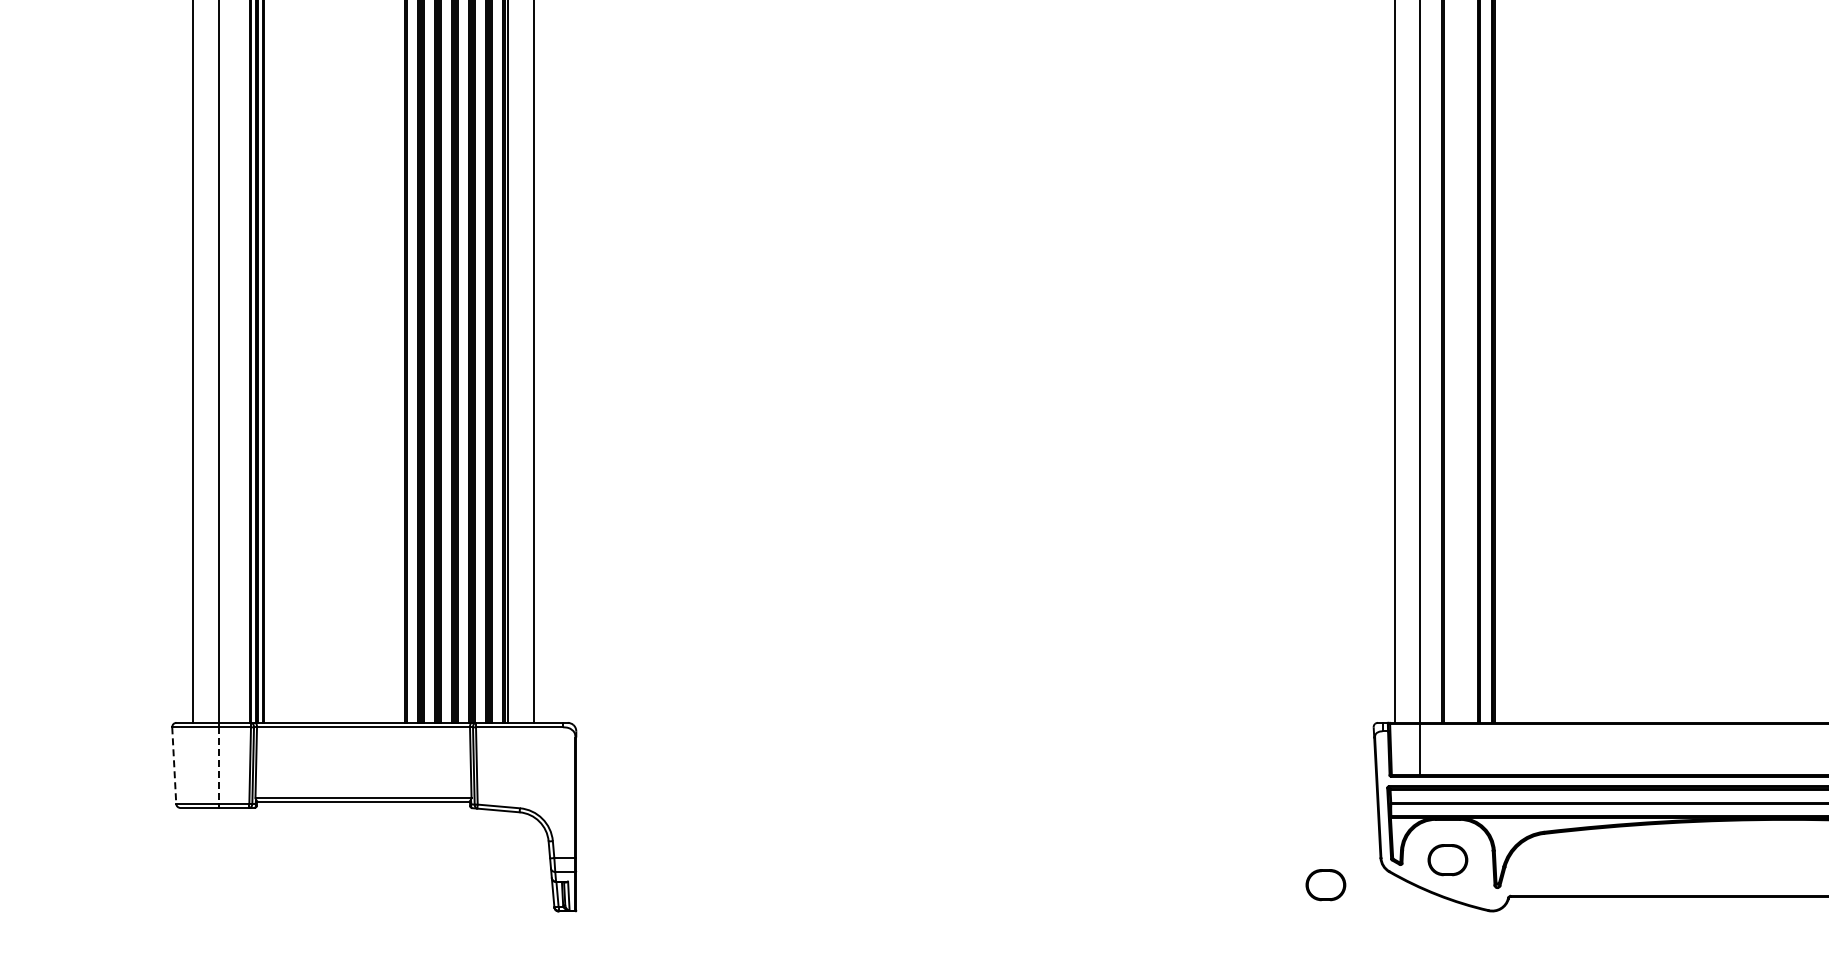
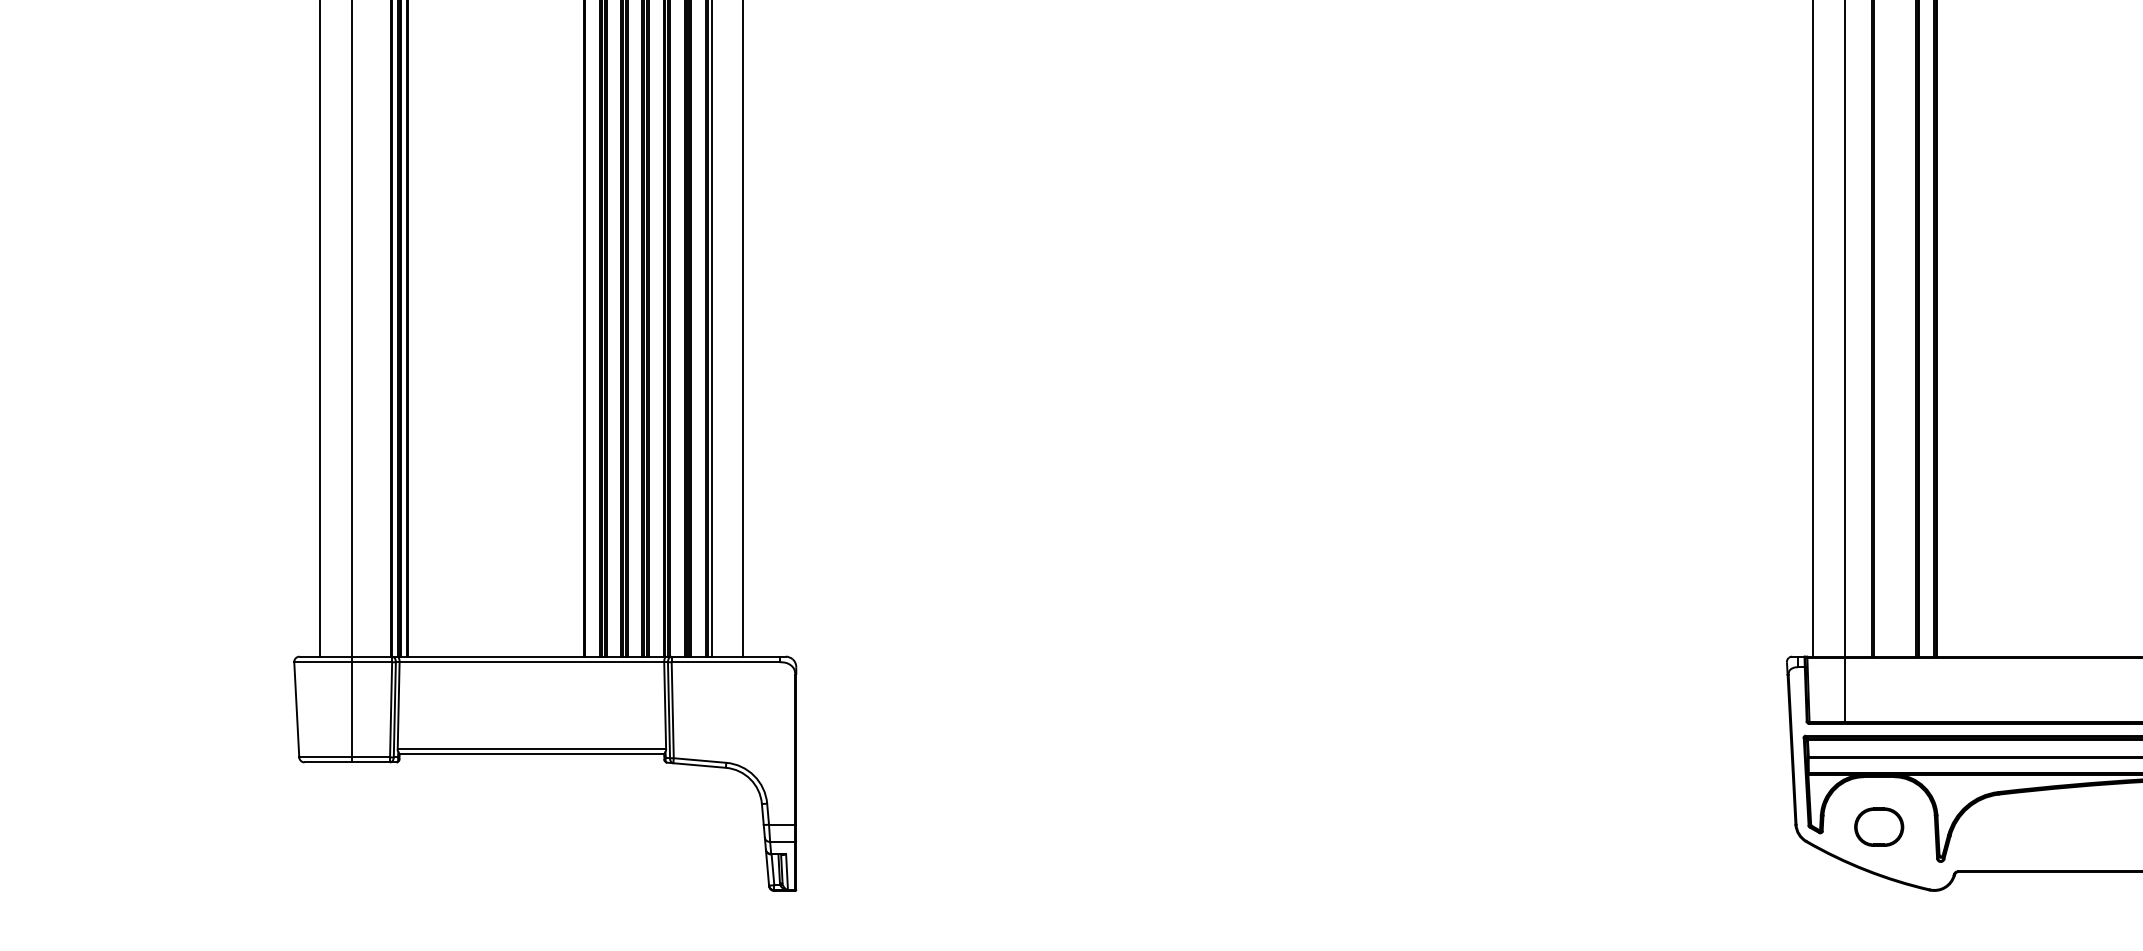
line: (174, 766) -> (297, 710), dashed -> solid
line: (218, 766) -> (351, 710), dashed -> solid
part: (1325, 885) -> (1727, 858), removed

